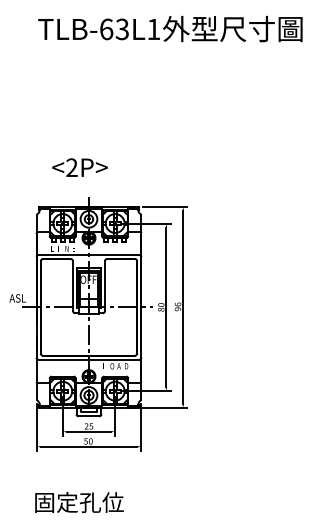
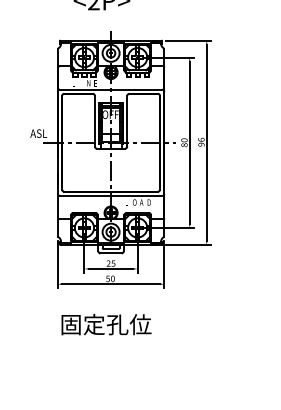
text: (79, 502) -> (106, 324), moved

